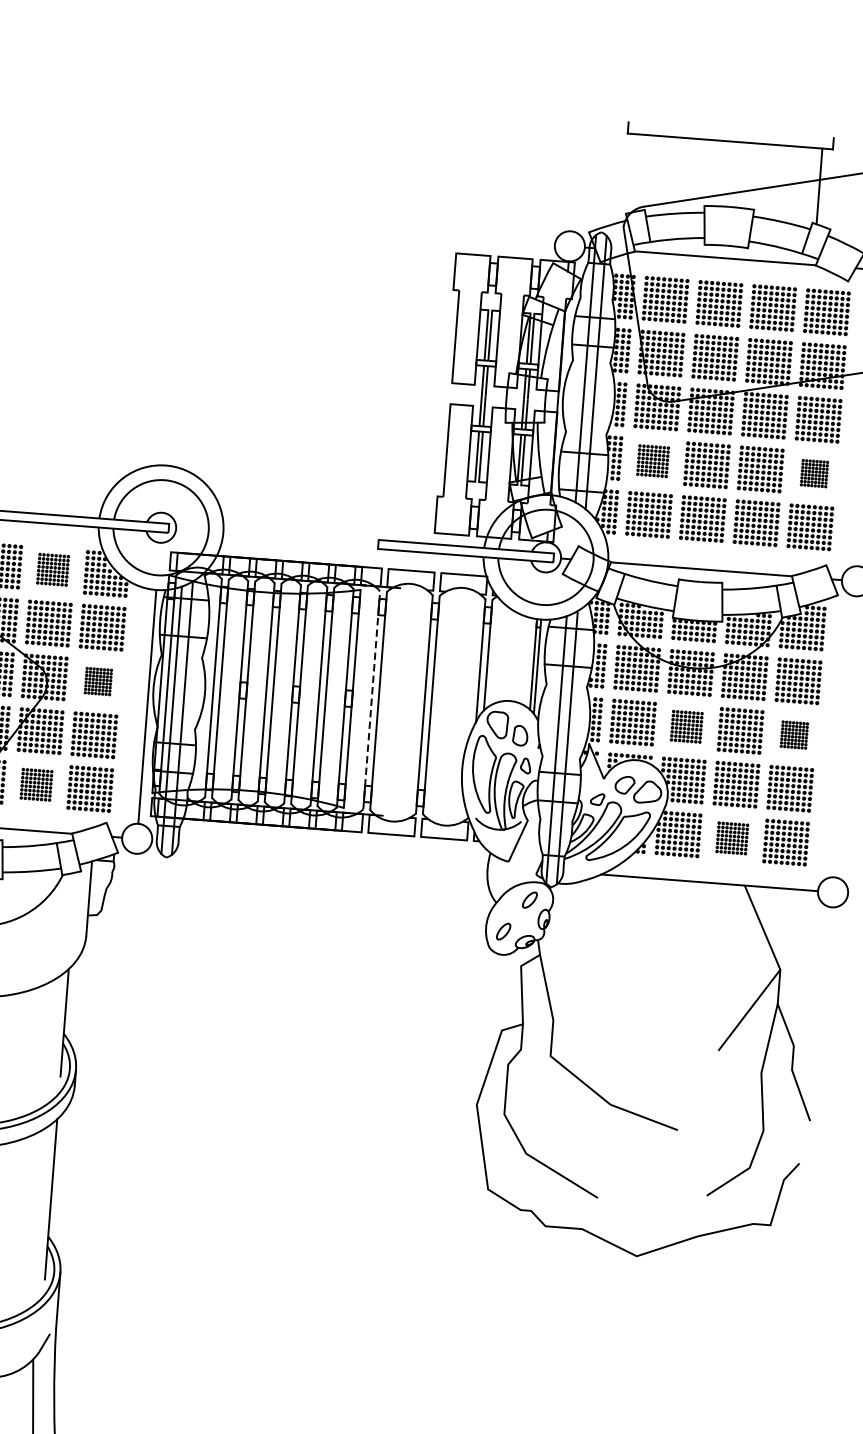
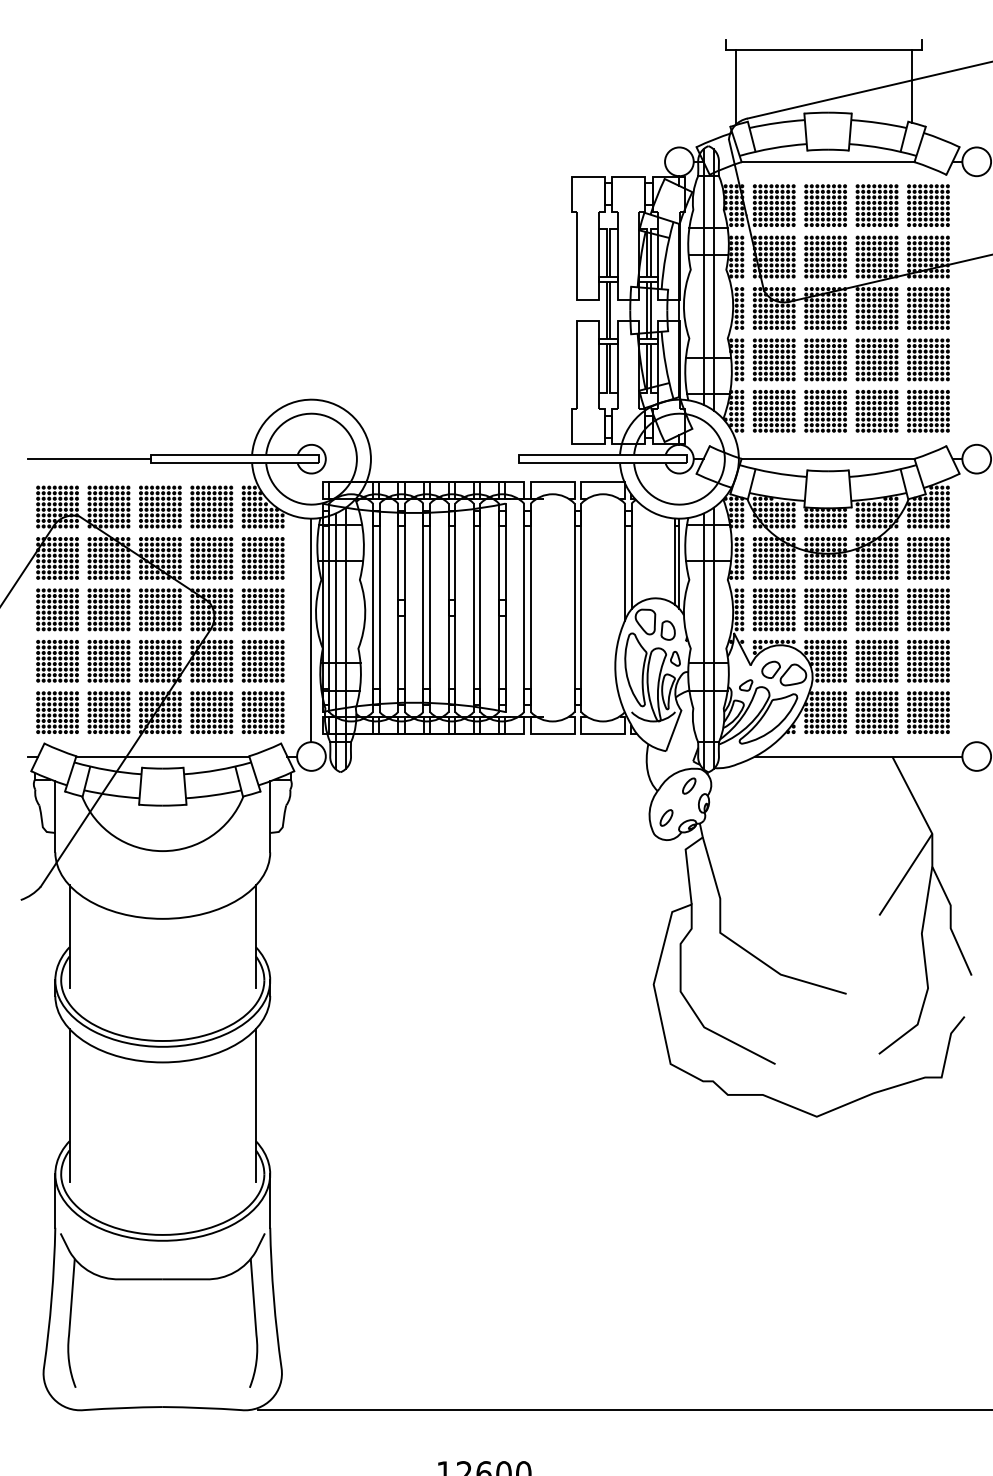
line: (635, 173) -> (736, 87), added
part: (652, 460) -> (773, 359), size x1.43
part: (814, 473) -> (928, 359), size x1.67
part: (52, 569) -> (211, 506), size x1.43
part: (97, 681) -> (262, 609), size x1.67
line: (372, 700) -> (524, 607), dashed -> solid
part: (686, 726) -> (825, 609), size x1.43
part: (794, 734) -> (928, 609), size x1.67
part: (36, 784) -> (211, 712), size x1.43
part: (731, 838) -> (876, 712), size x1.43

